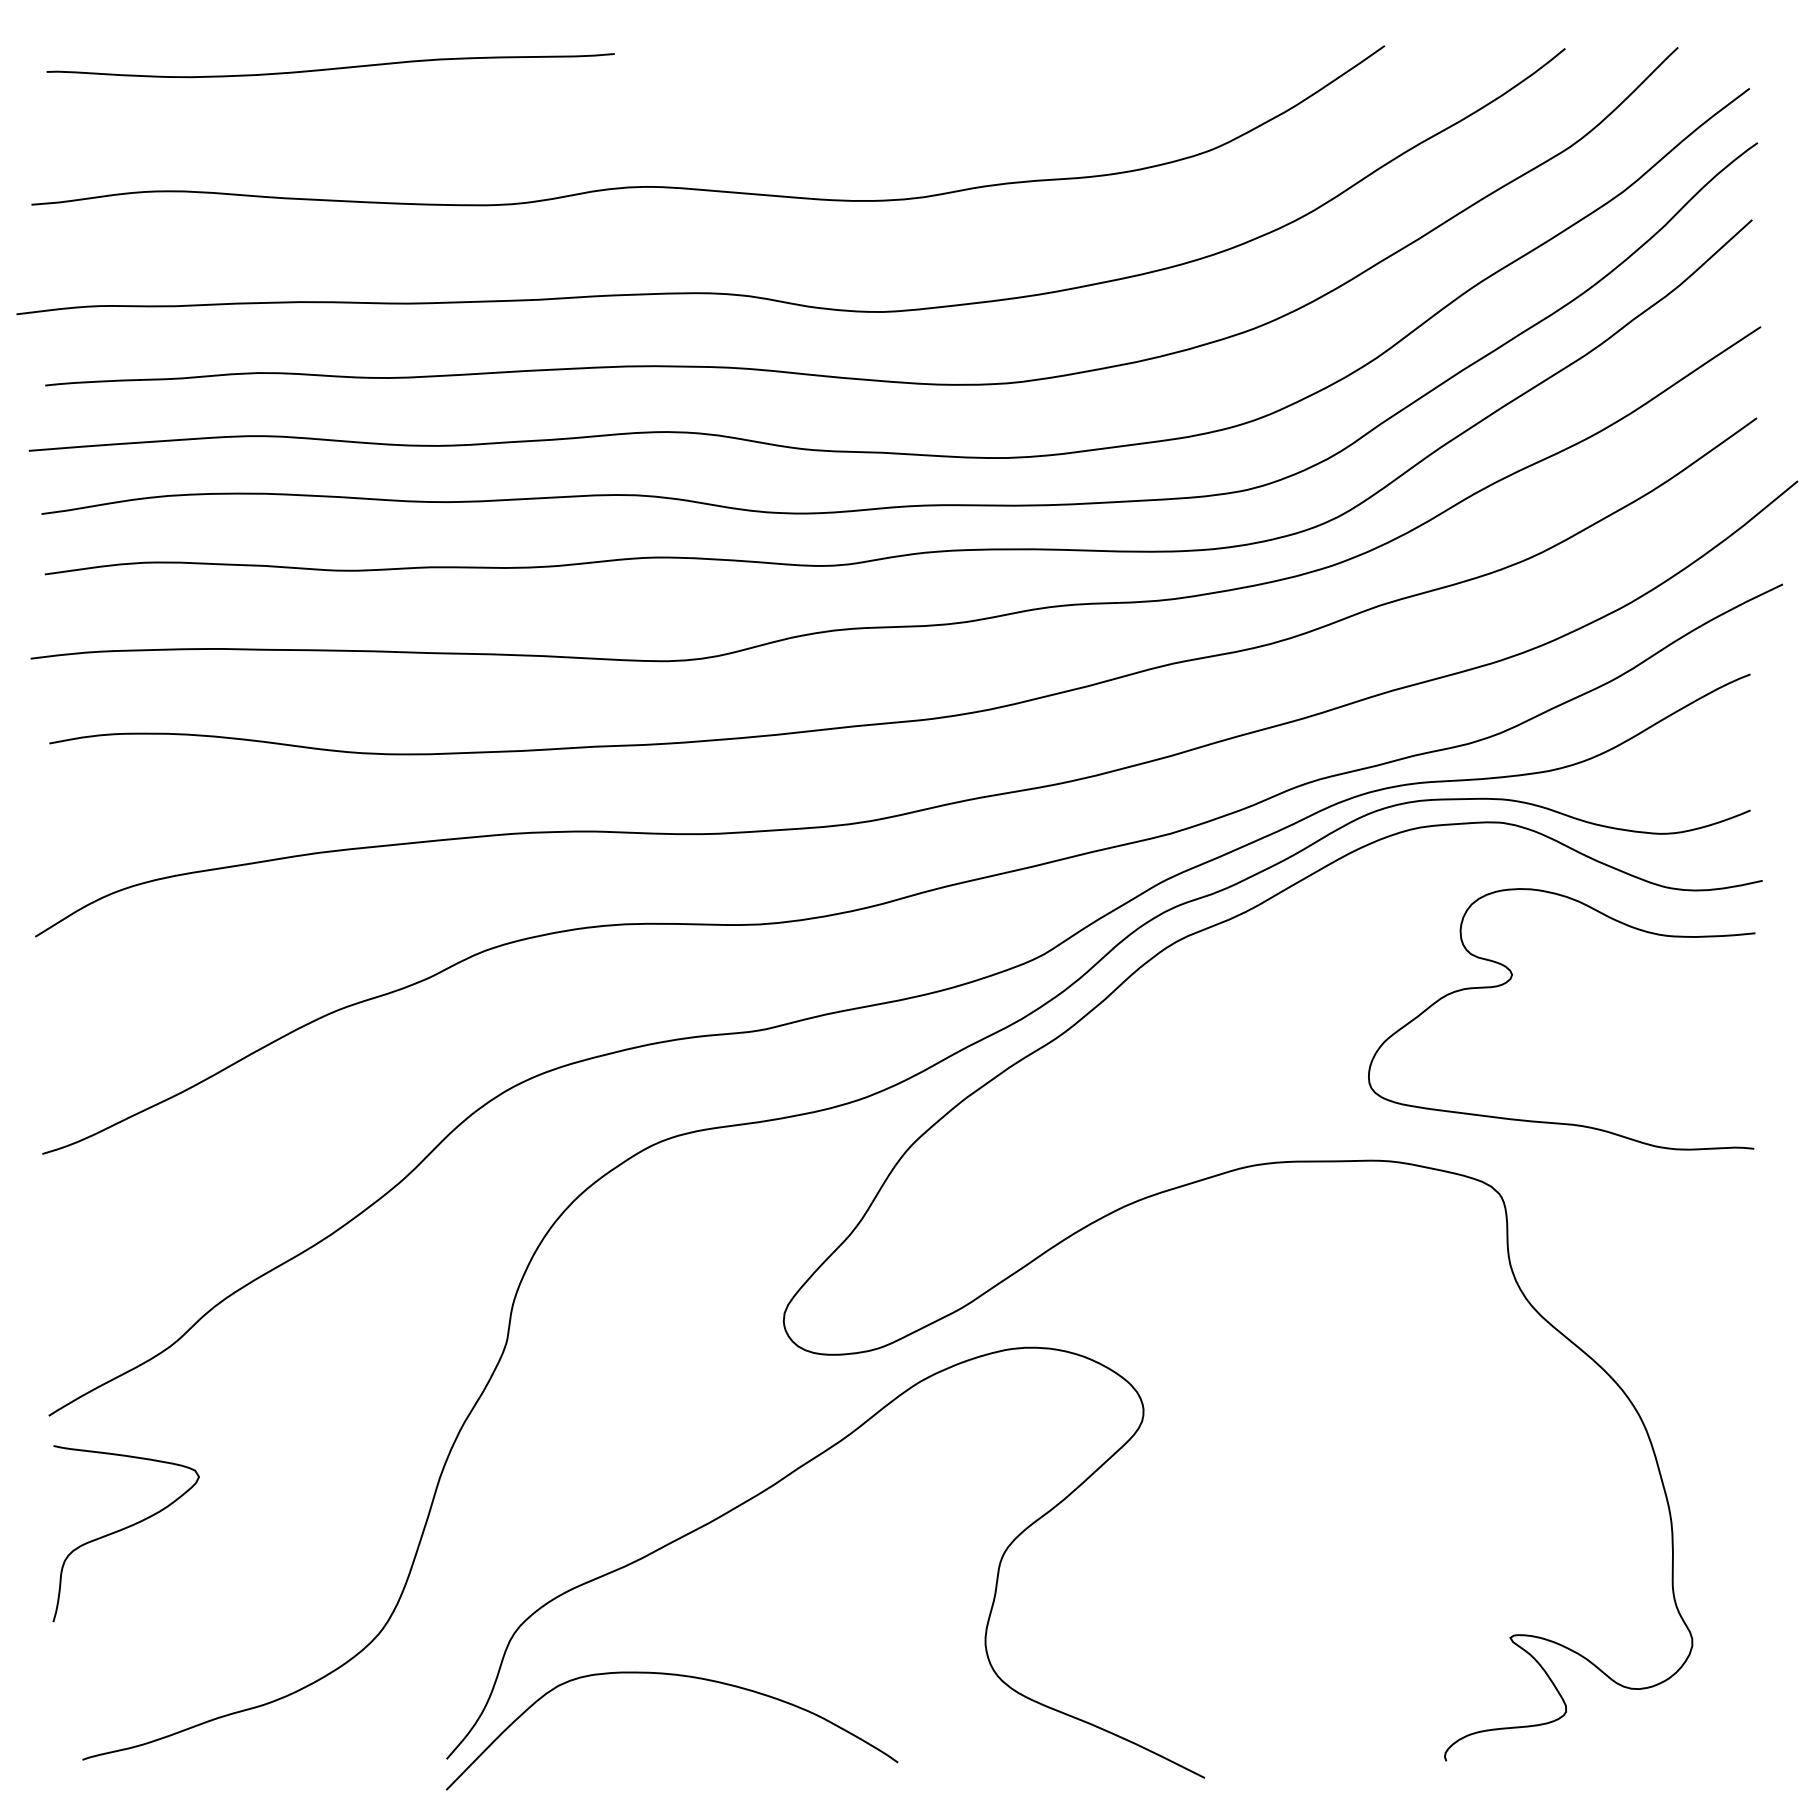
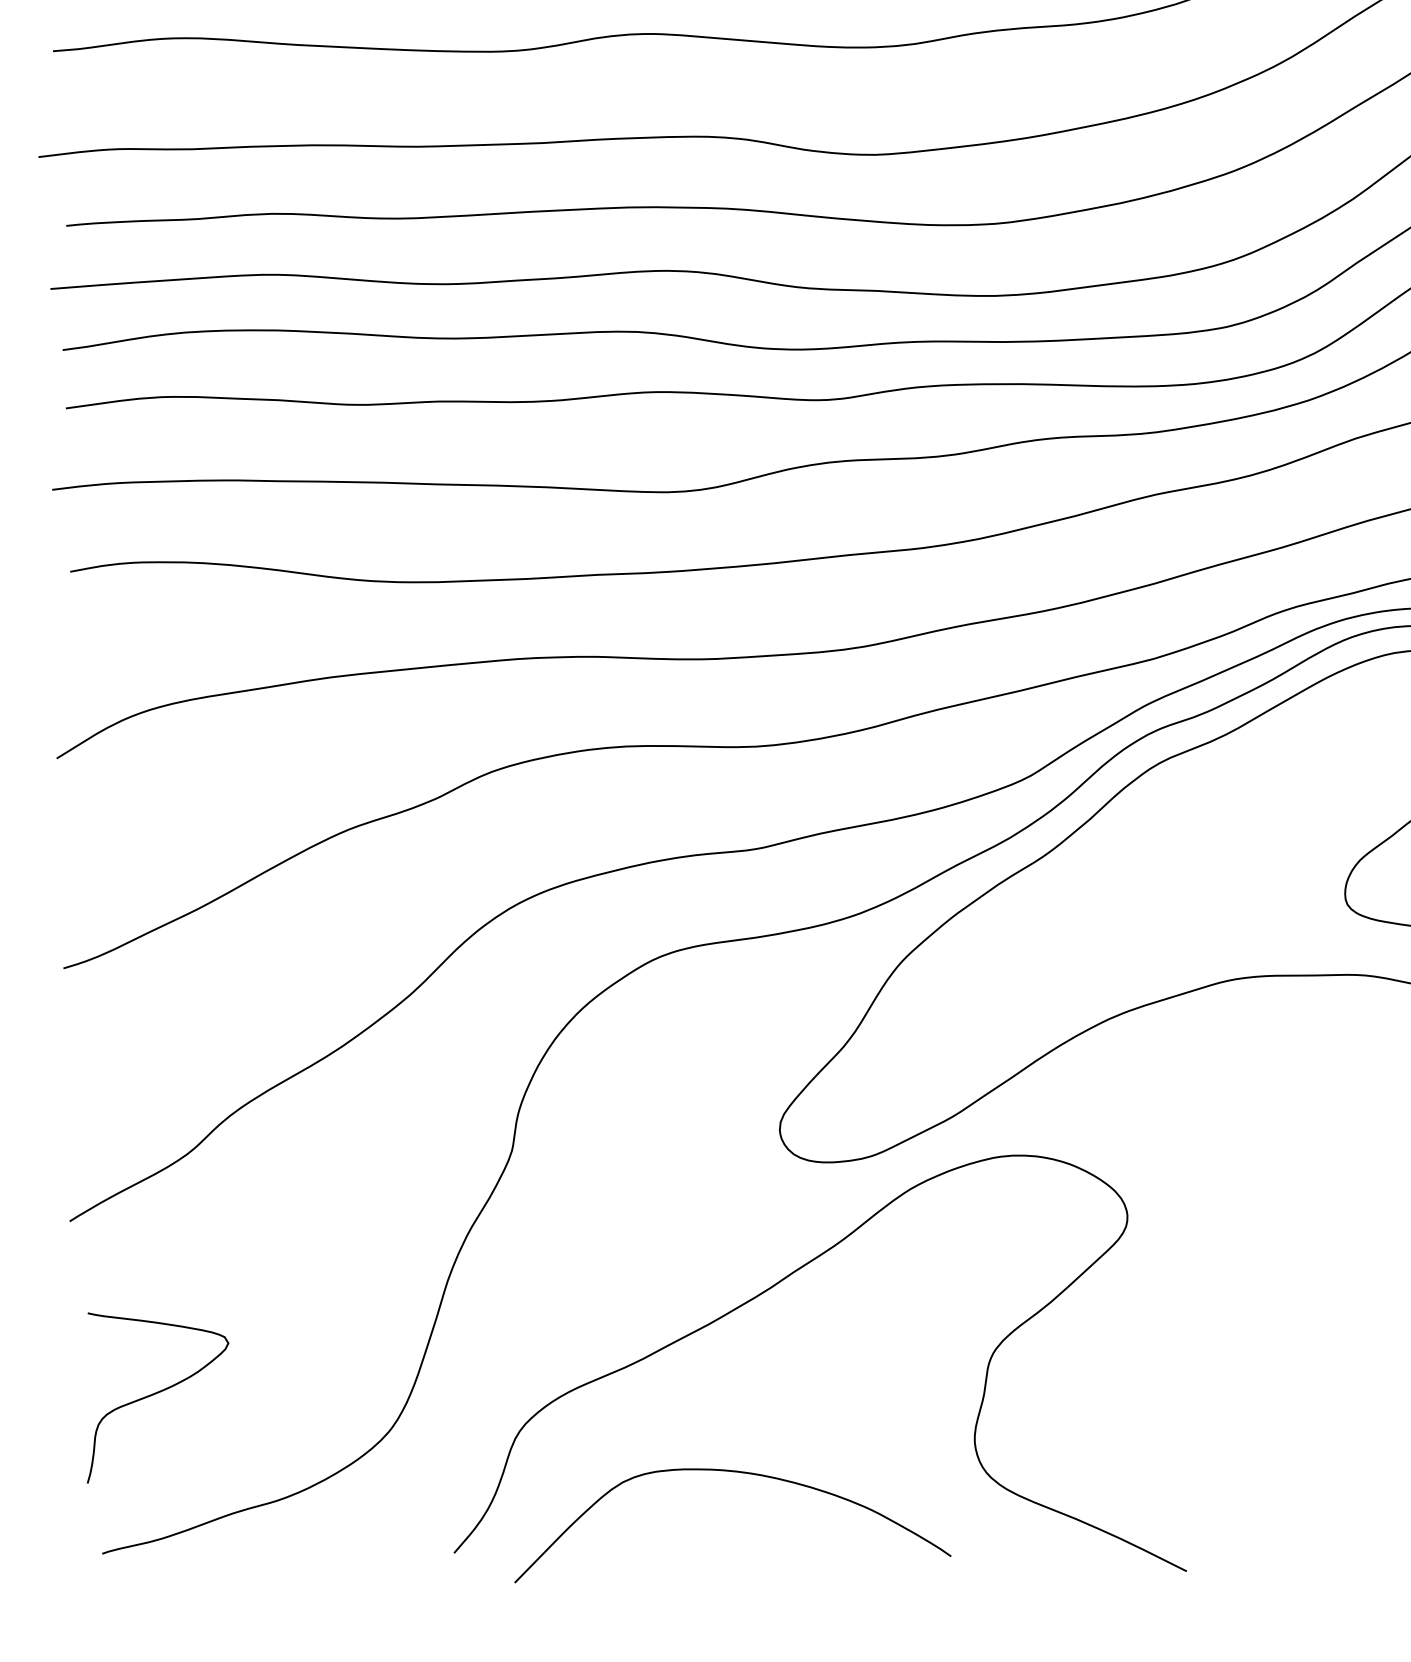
curve: (125, 1529) -> (157, 1394), moved
curve: (679, 1676) -> (739, 1473), moved

